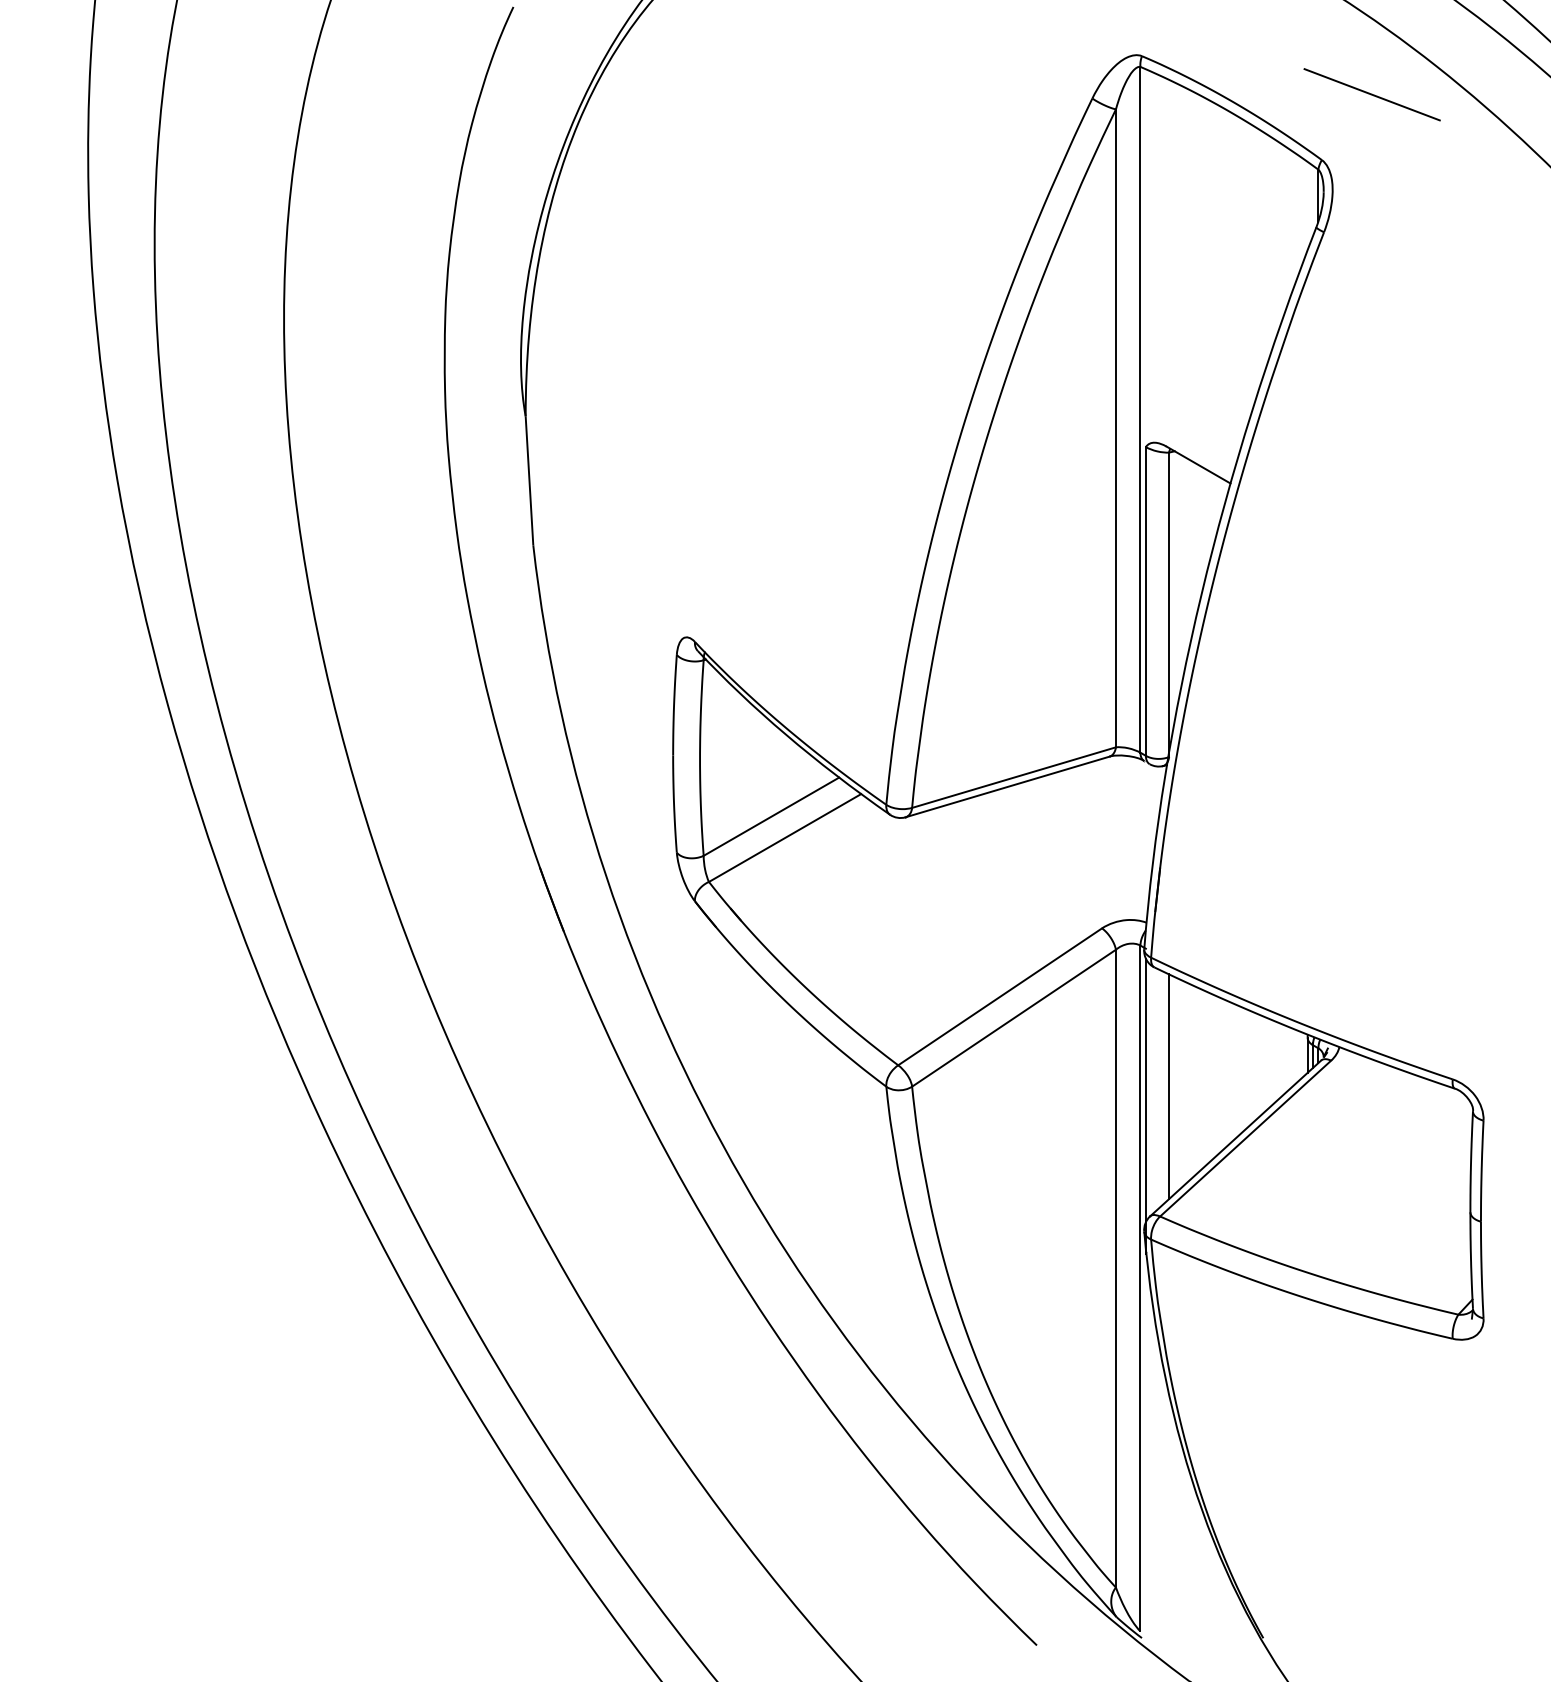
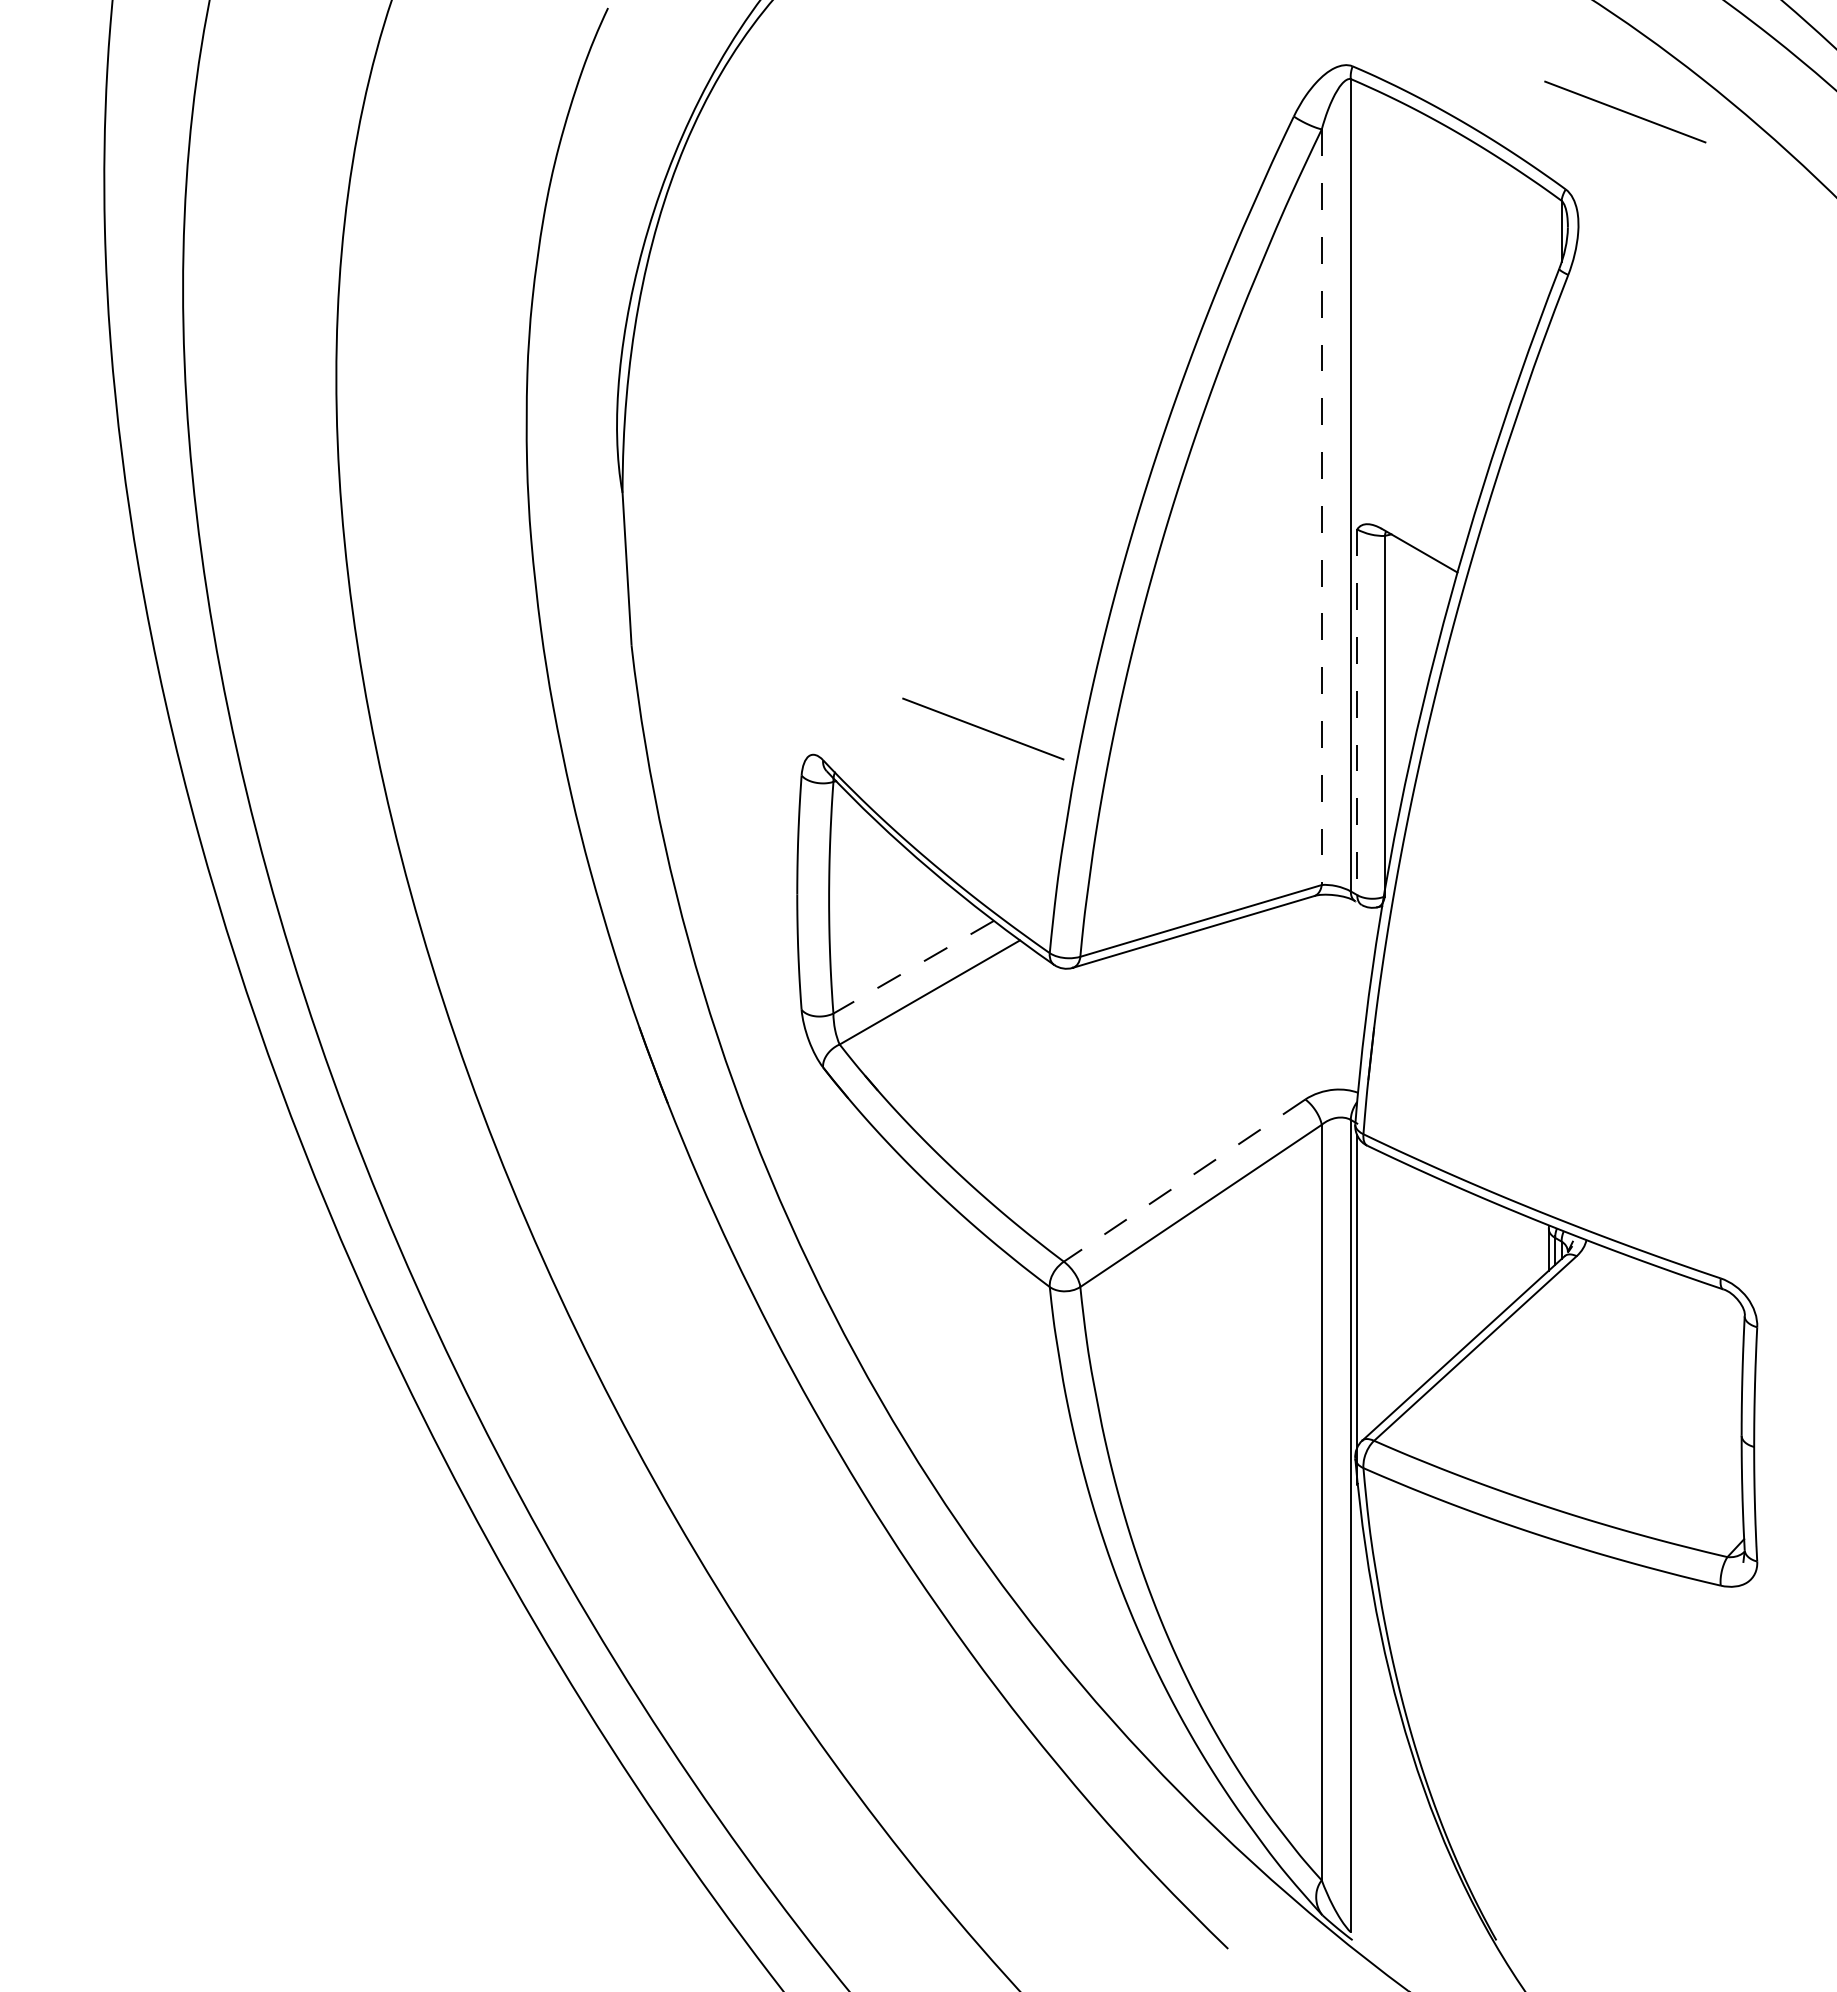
line: (1115, 428) -> (1321, 507), solid -> dashed
line: (1146, 601) -> (1357, 712), solid -> dashed
line: (830, 615) -> (983, 728), added
line: (771, 816) -> (913, 967), solid -> dashed
line: (1000, 996) -> (1184, 1180), solid -> dashed
line: (1168, 1087) -> (1384, 1287), removed

